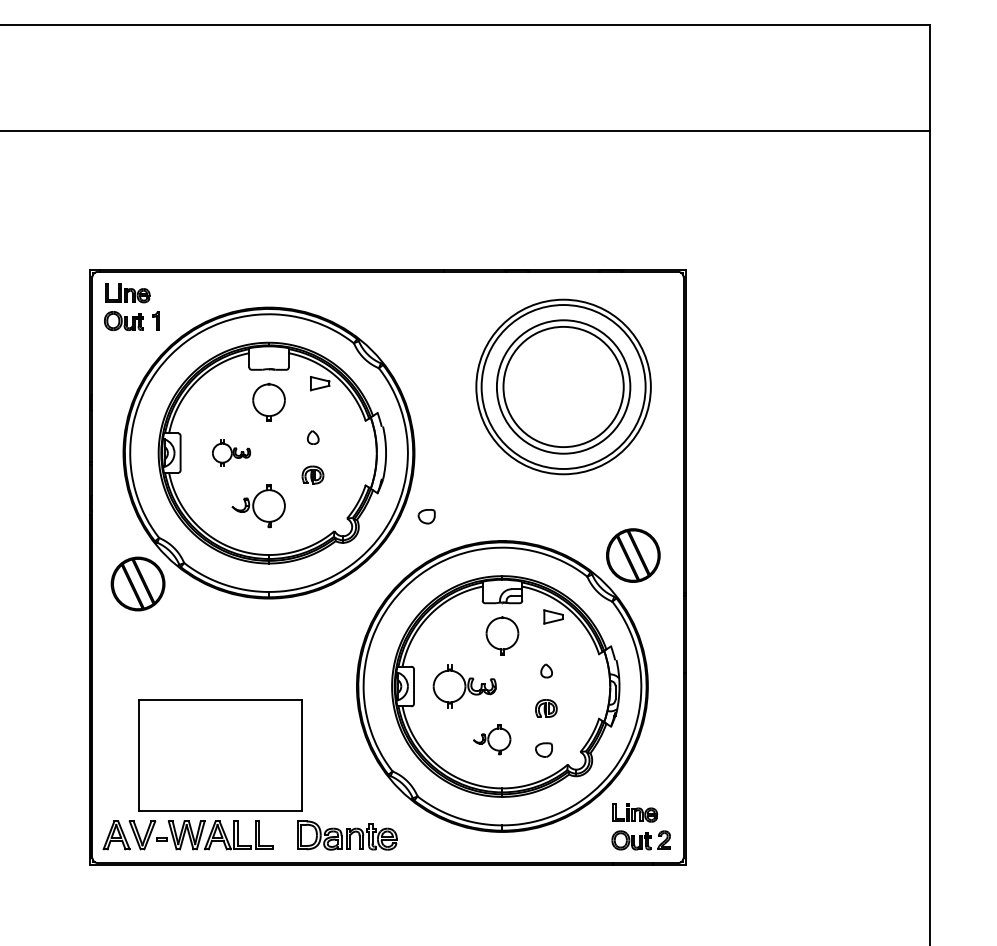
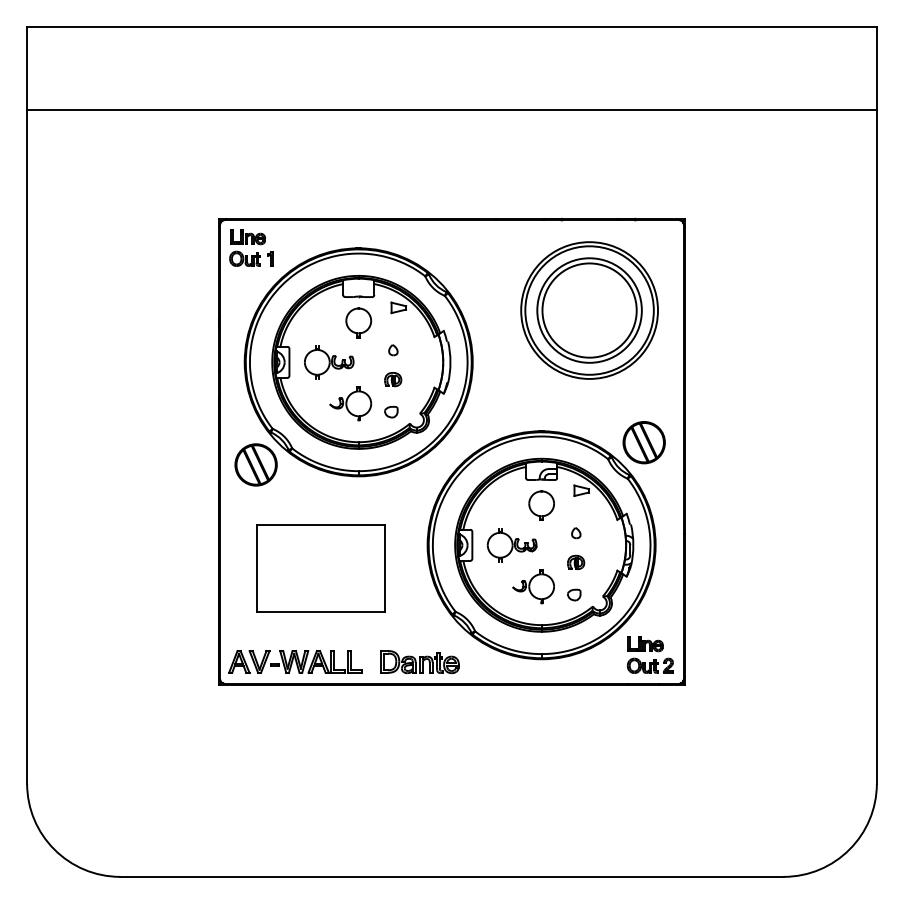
part: (231, 453) -> (329, 362), size x1.67
part: (426, 517) -> (391, 412), moved
part: (492, 739) -> (533, 586), size x1.43
part: (220, 755) -> (320, 568), moved

